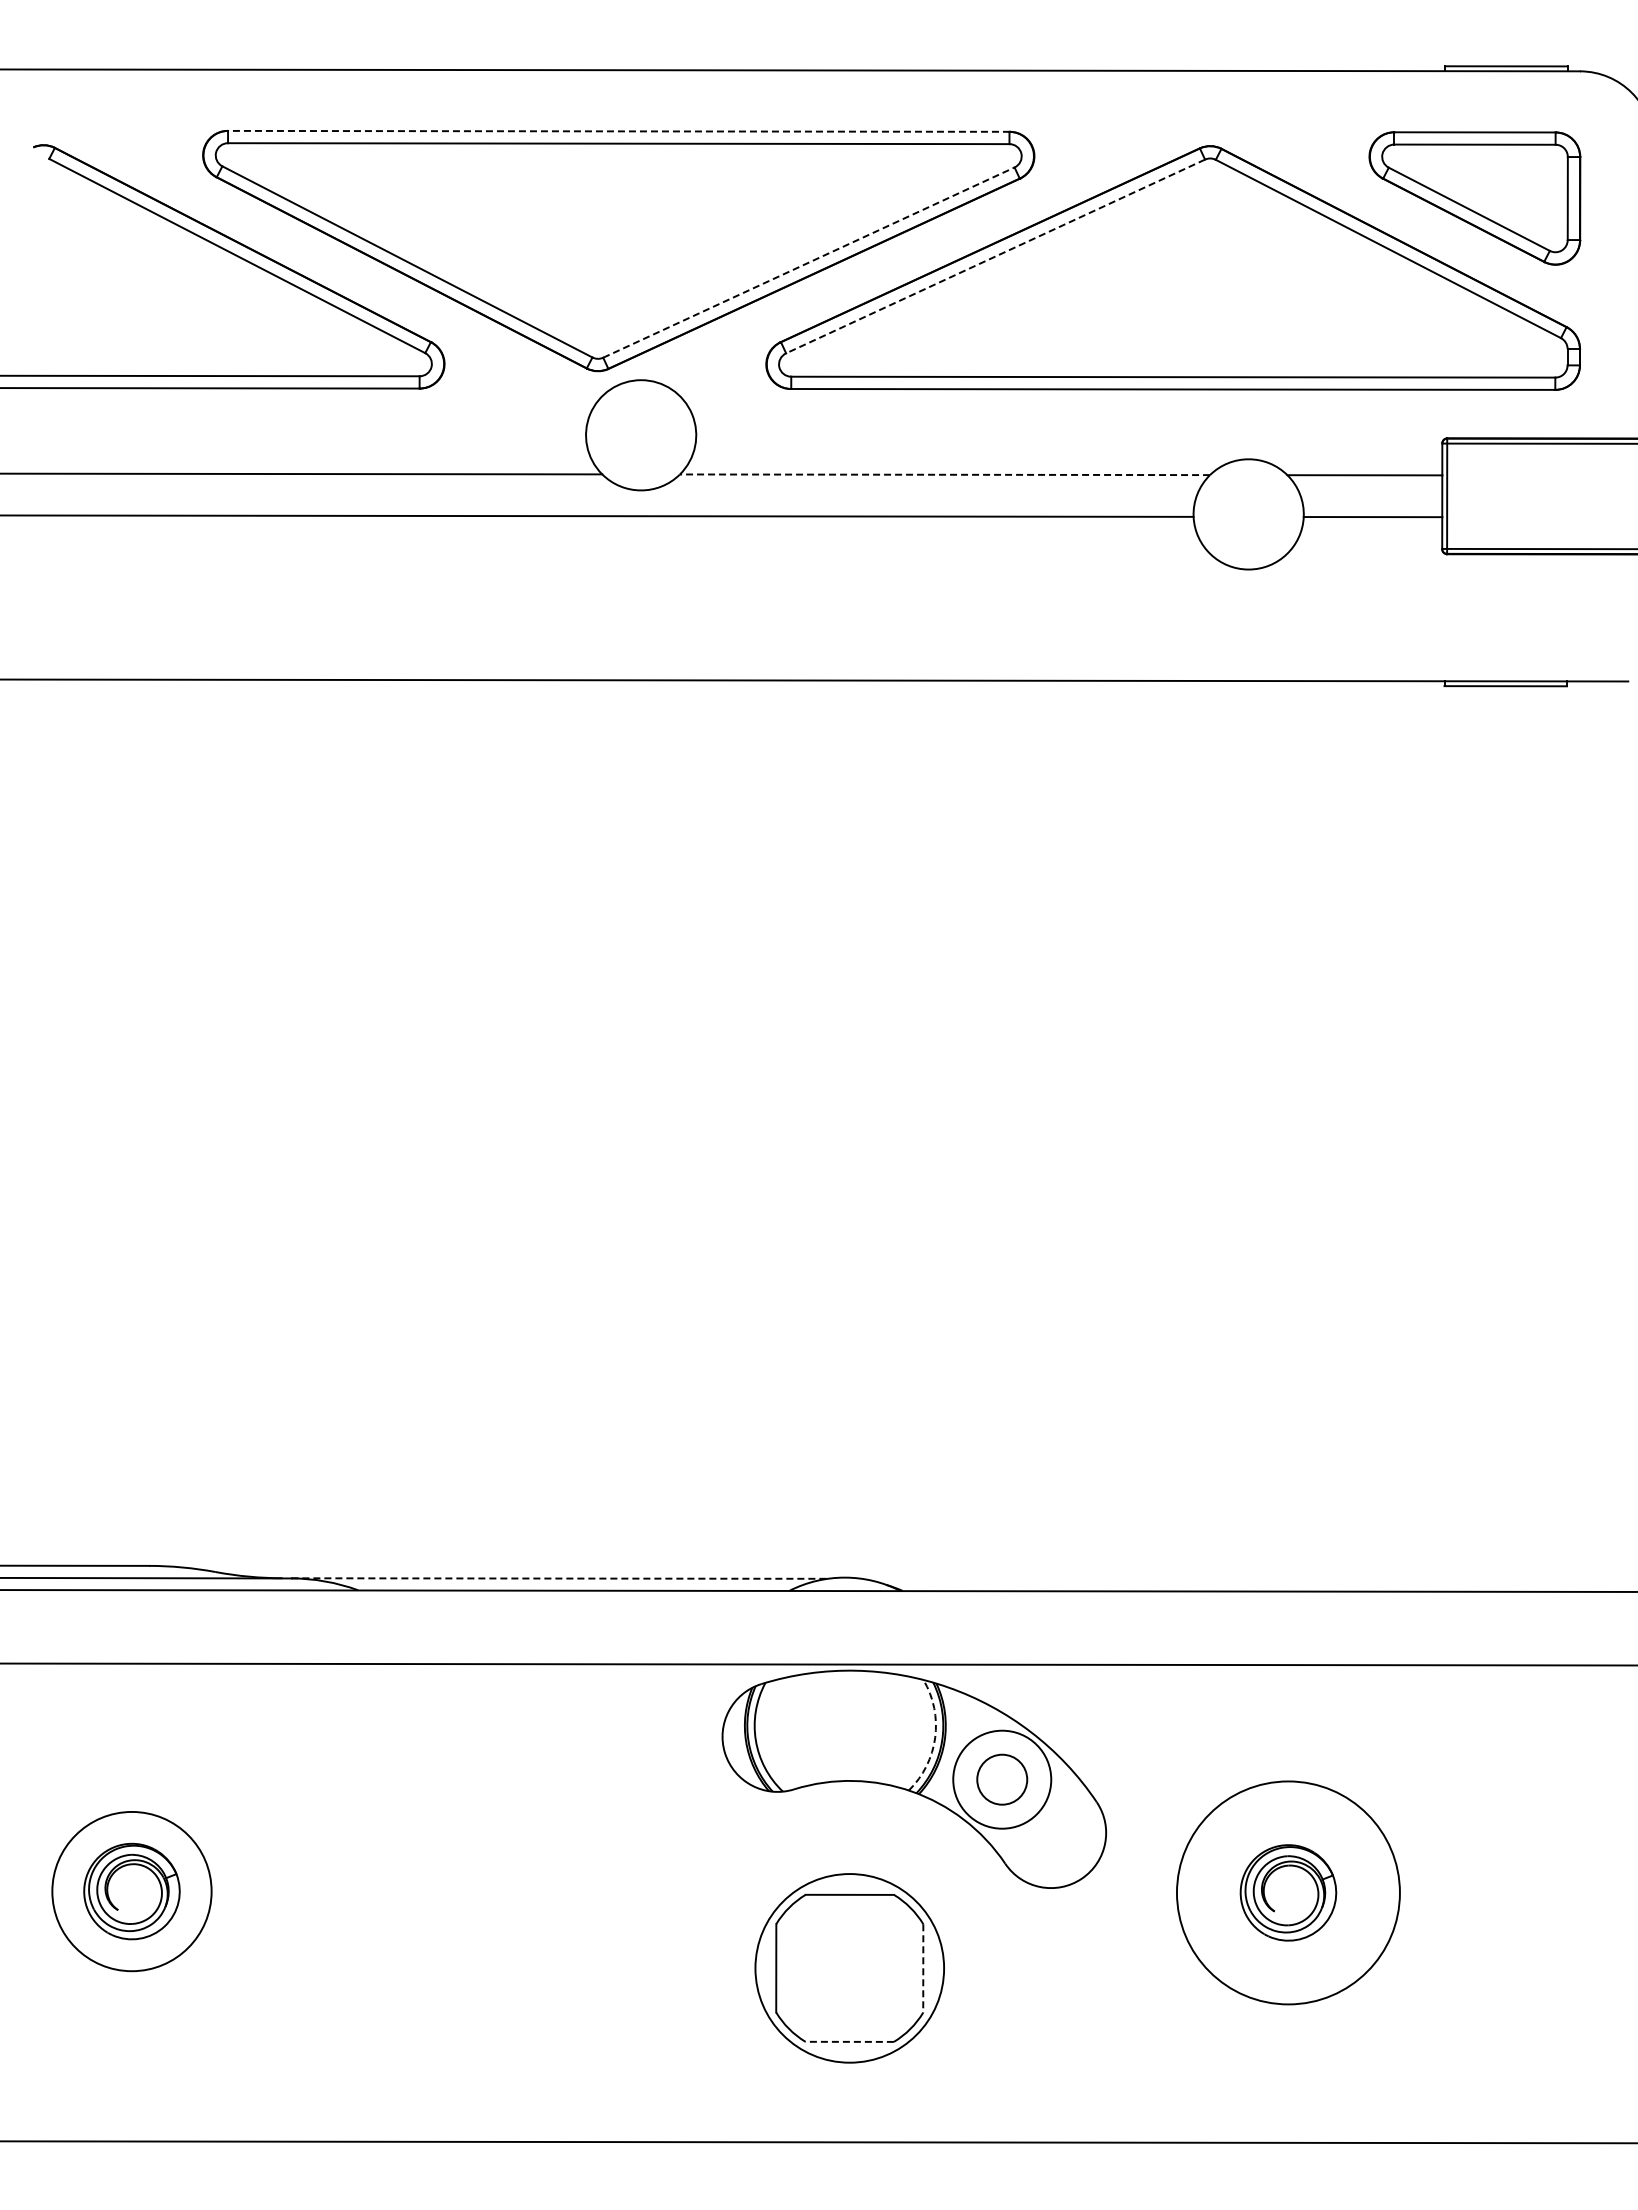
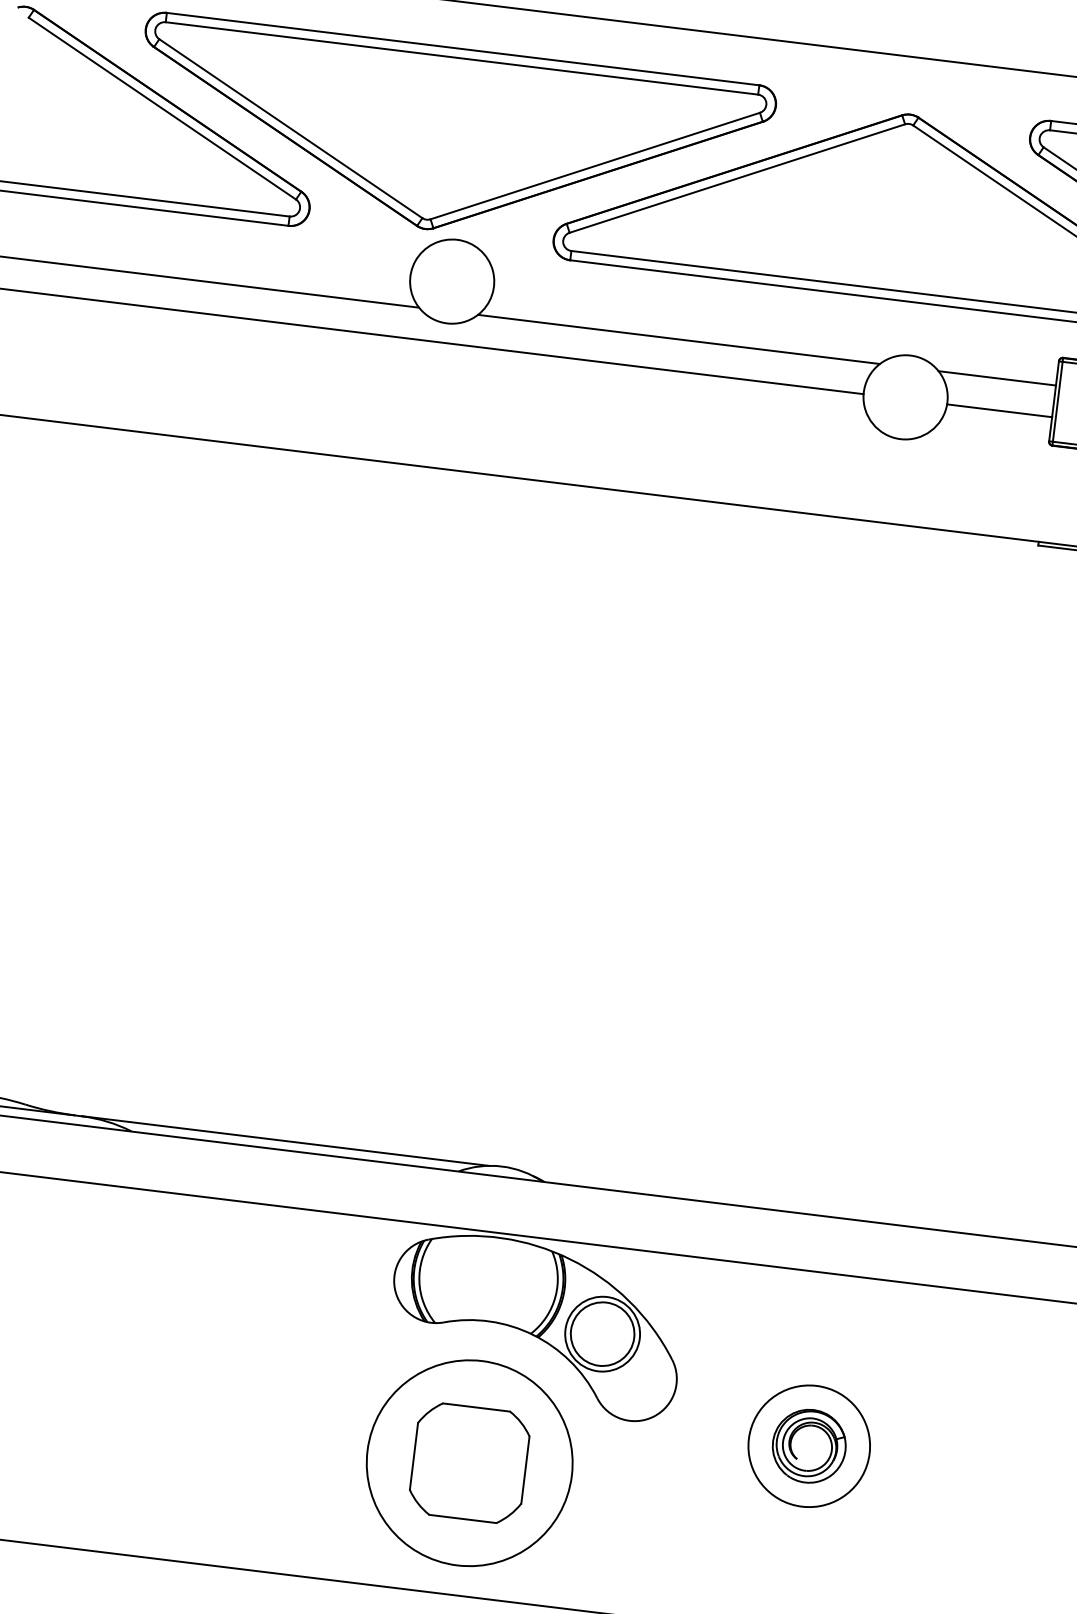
line: (618, 131) -> (462, 49), dashed -> solid
line: (995, 256) -> (737, 178), dashed -> solid
line: (808, 262) -> (594, 165), dashed -> solid
line: (944, 474) -> (678, 339), dashed -> solid
line: (560, 1578) -> (286, 1141), dashed -> solid
arc: (935, 1737) -> (555, 1296), dashed -> solid
circle: (1001, 1779) -> (602, 1333), size x1.67
circle: (1288, 1892) -> (809, 1445), size x0.71
circle: (849, 1968) -> (469, 1463), size x1.43
line: (923, 1968) -> (525, 1470), dashed -> solid
line: (849, 2041) -> (462, 1518), dashed -> solid

